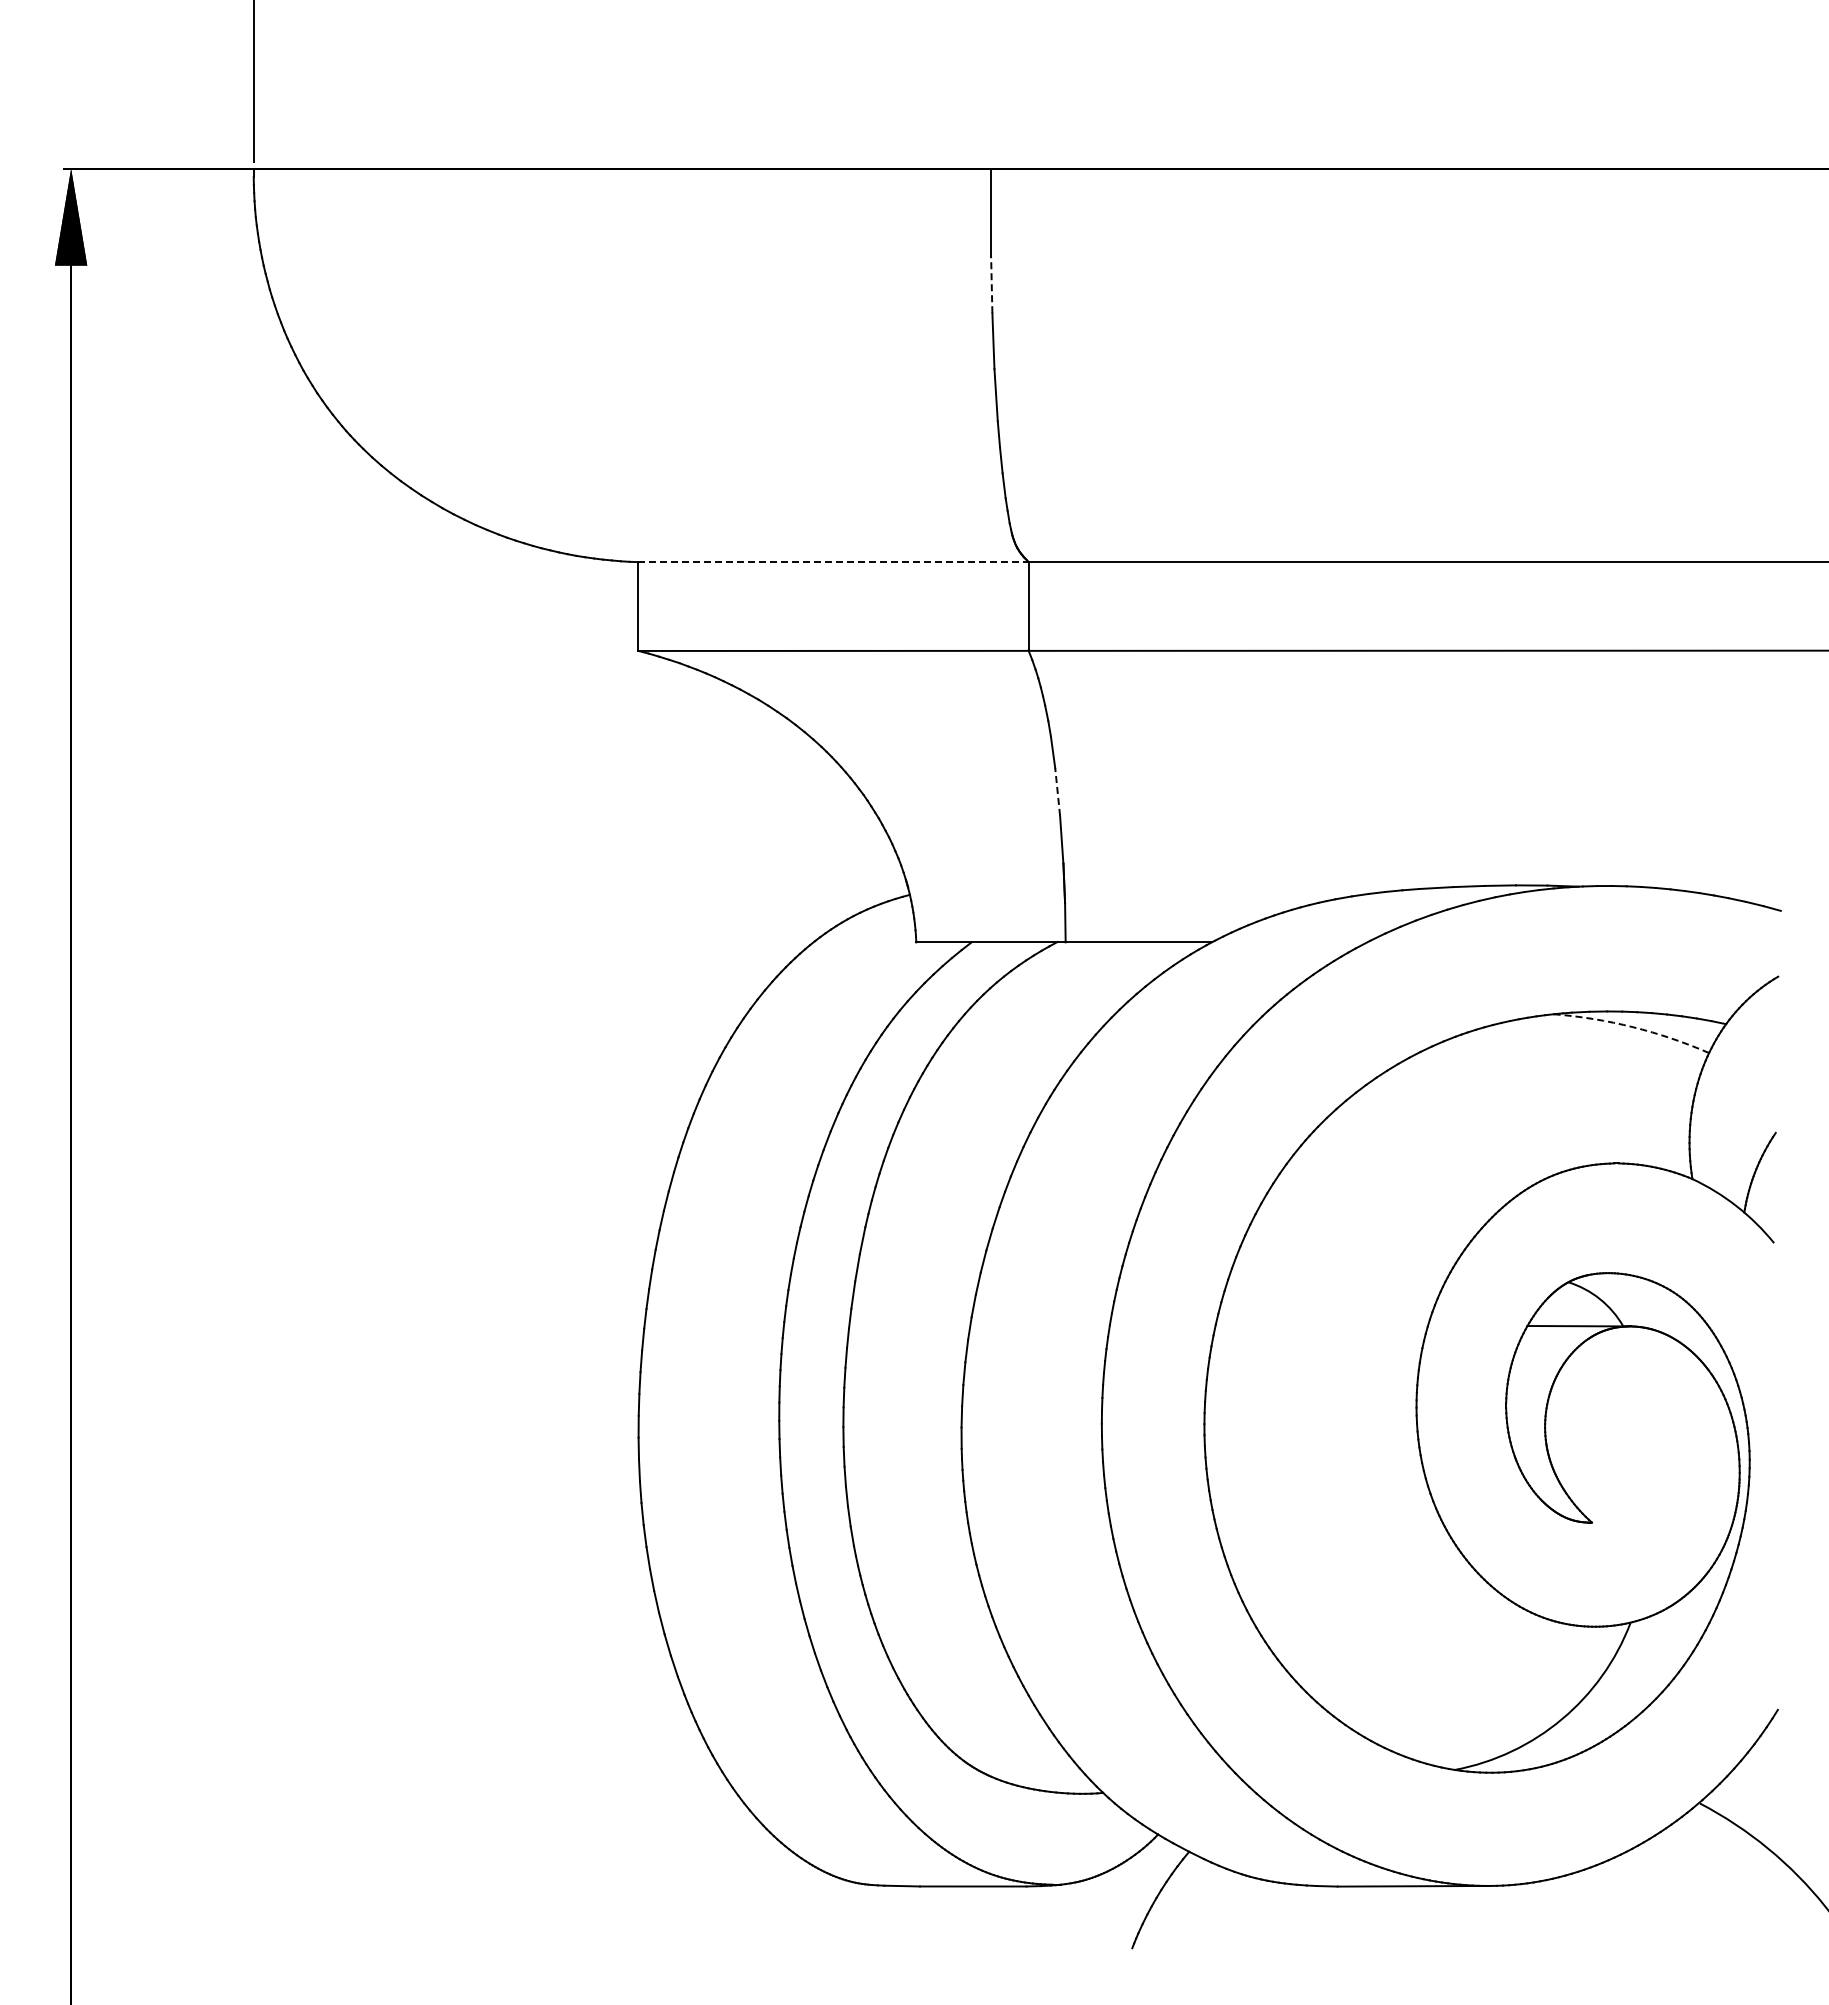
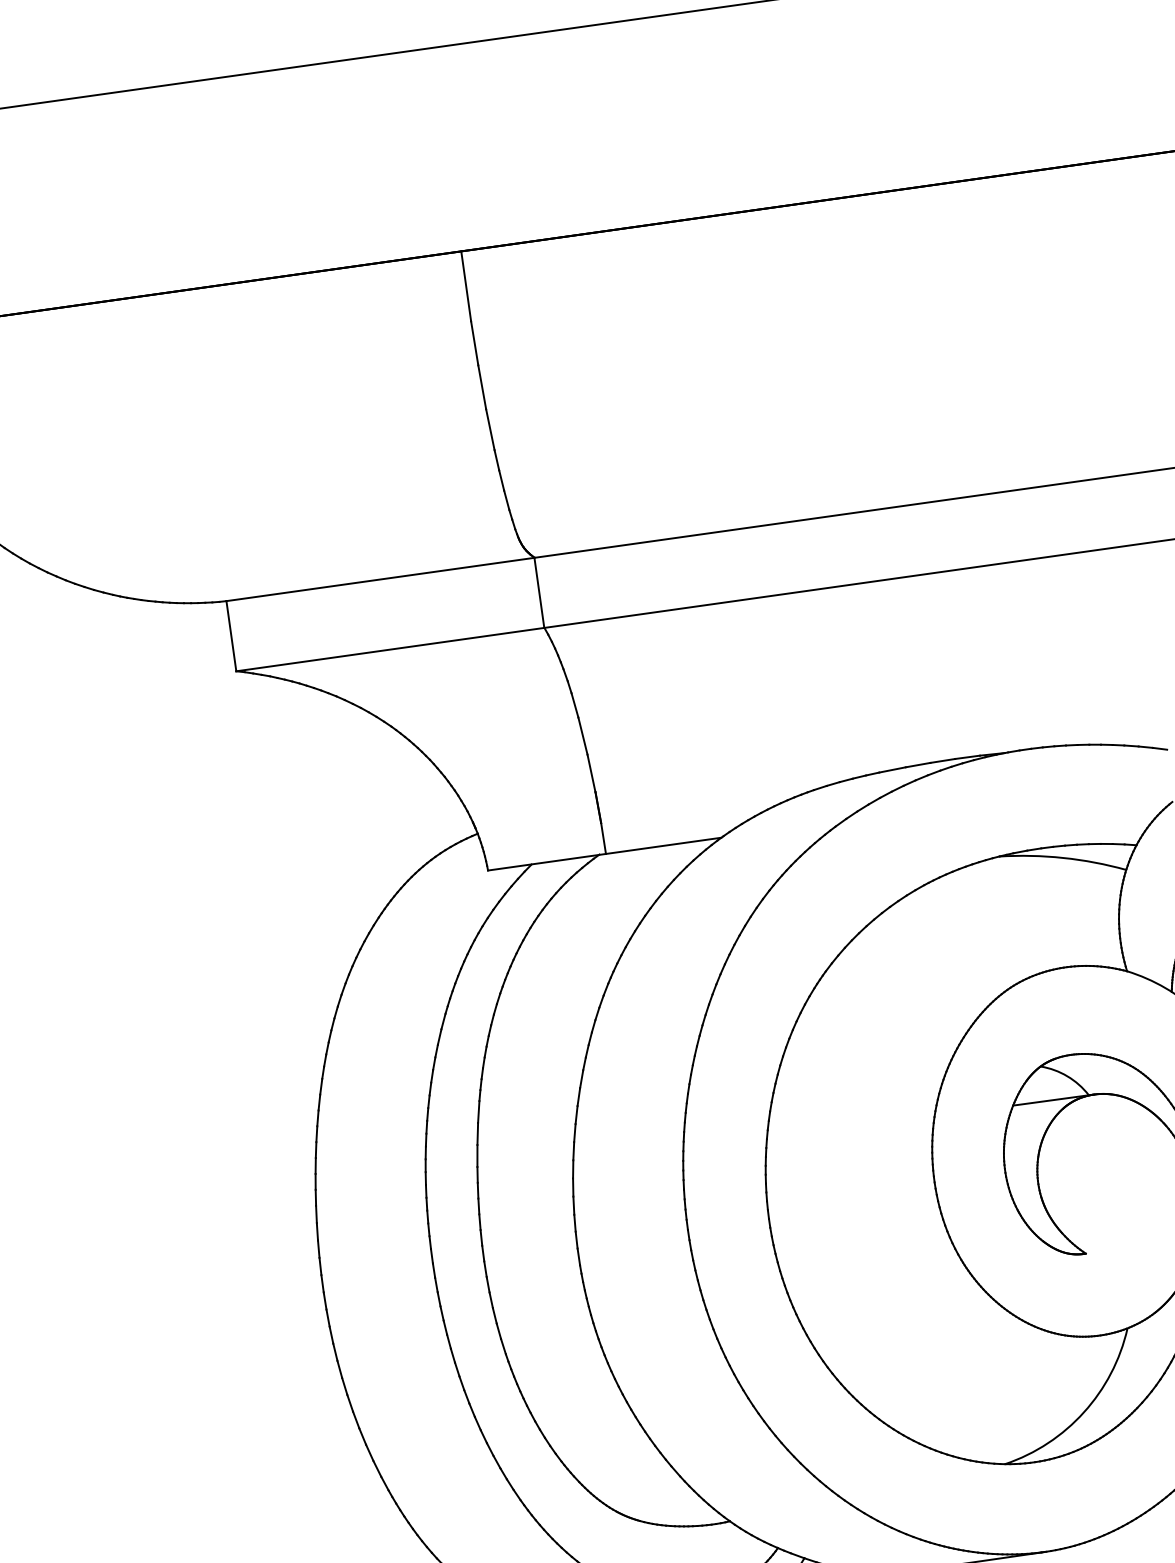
line: (991, 285) -> (474, 343), dashed -> solid
line: (833, 562) -> (380, 579), dashed -> solid
line: (1057, 792) -> (582, 736), dashed -> solid
arc: (1632, 1027) -> (1062, 858), dashed -> solid

